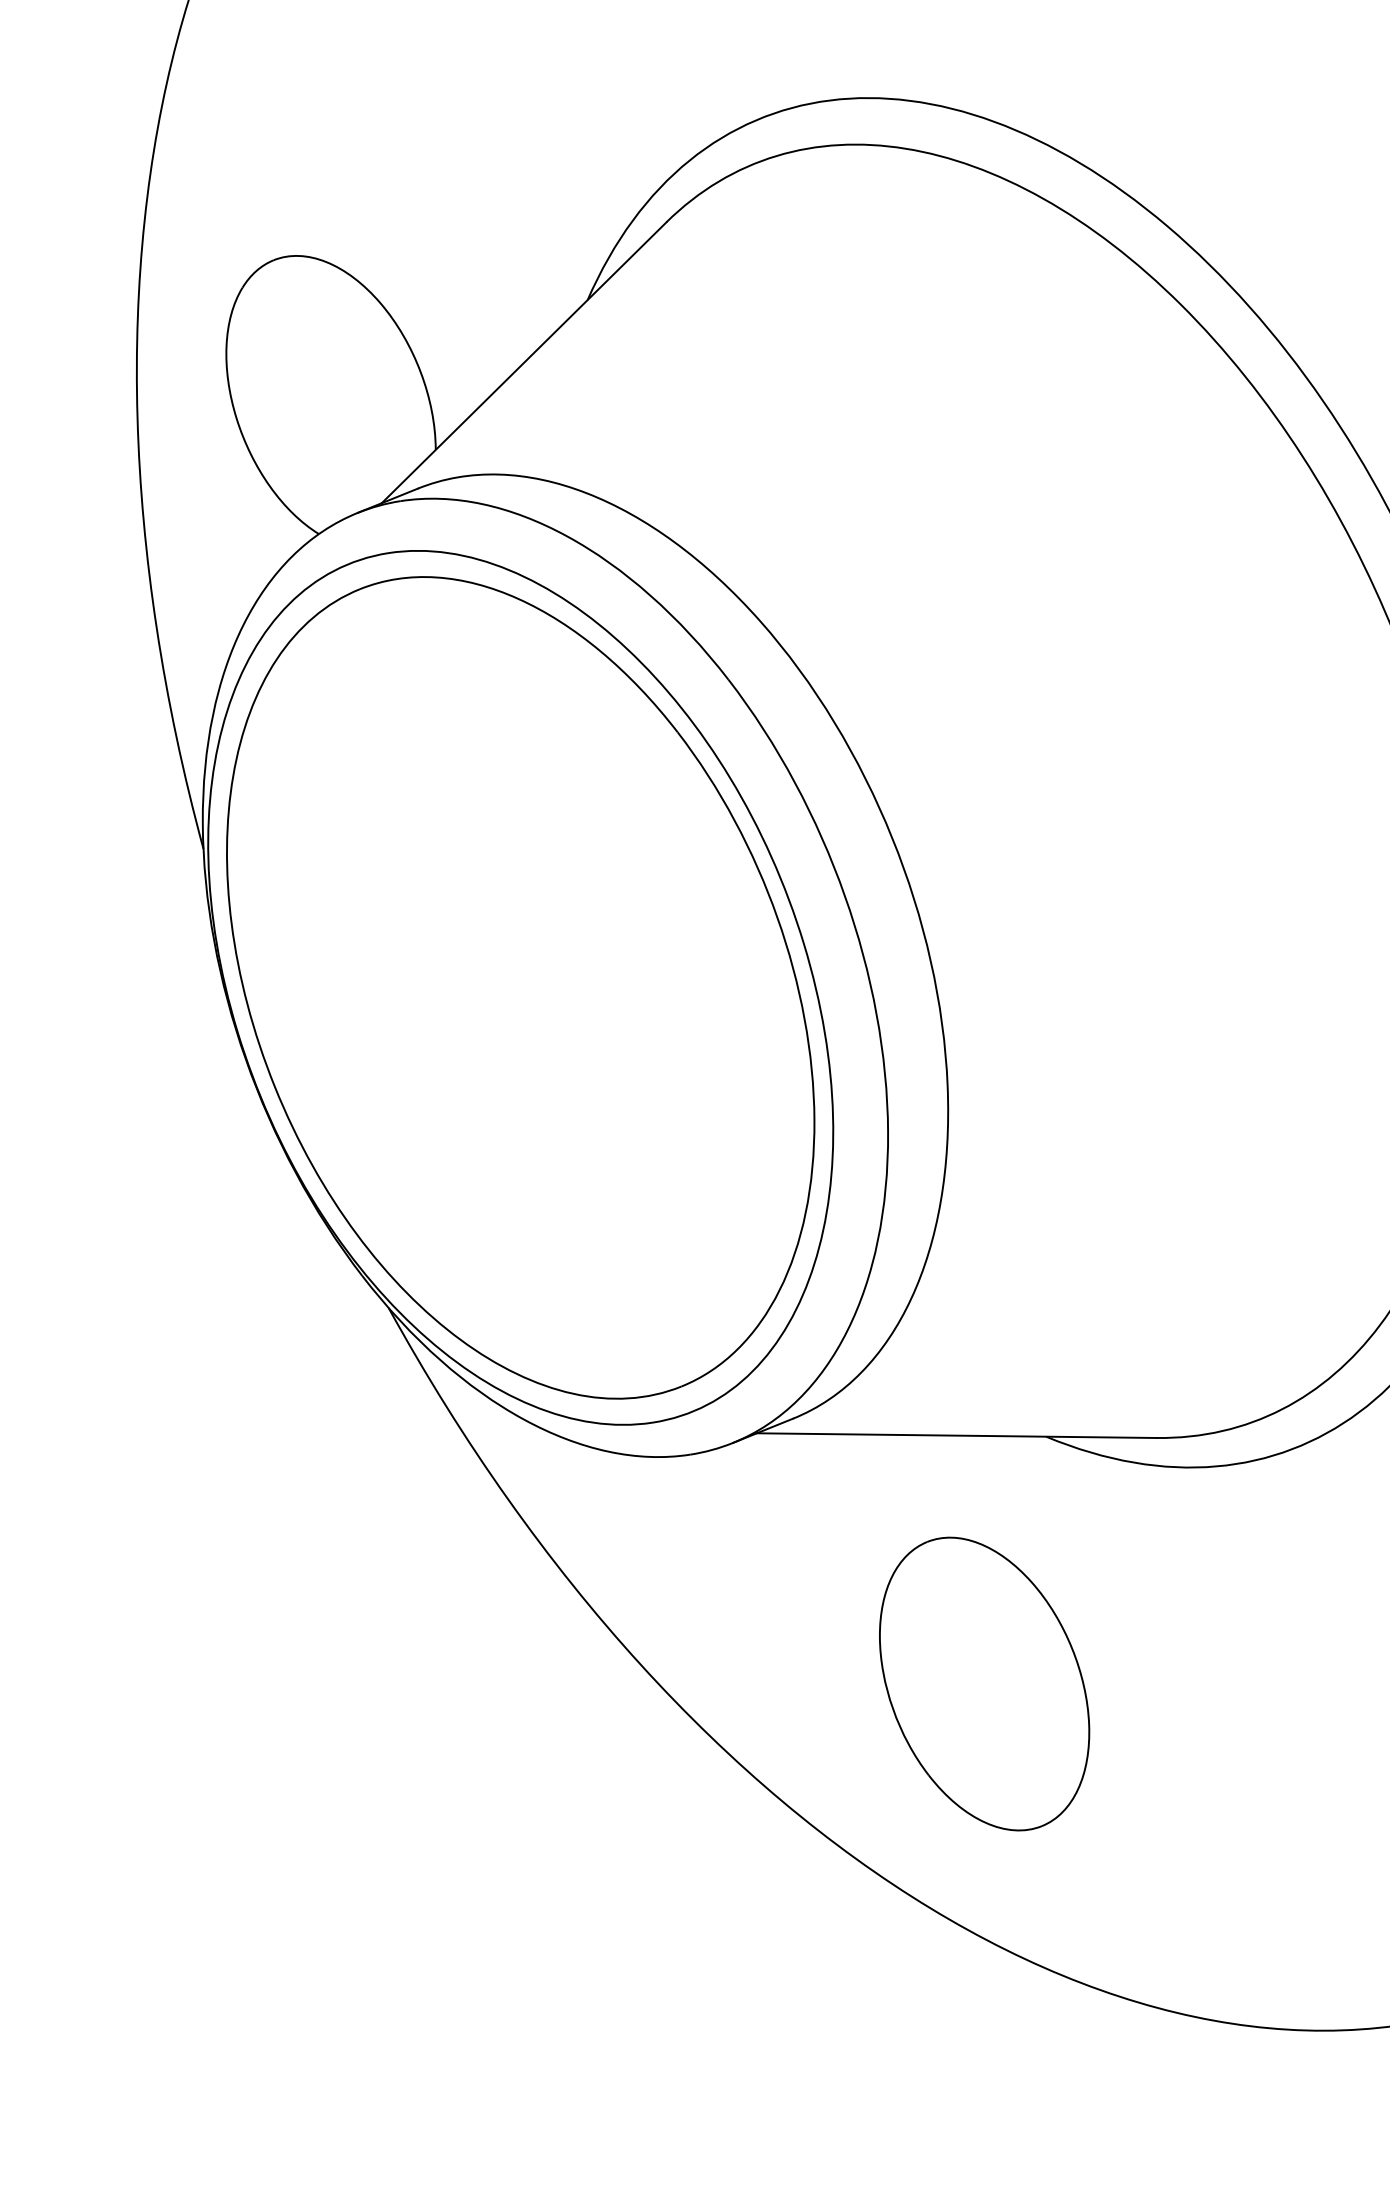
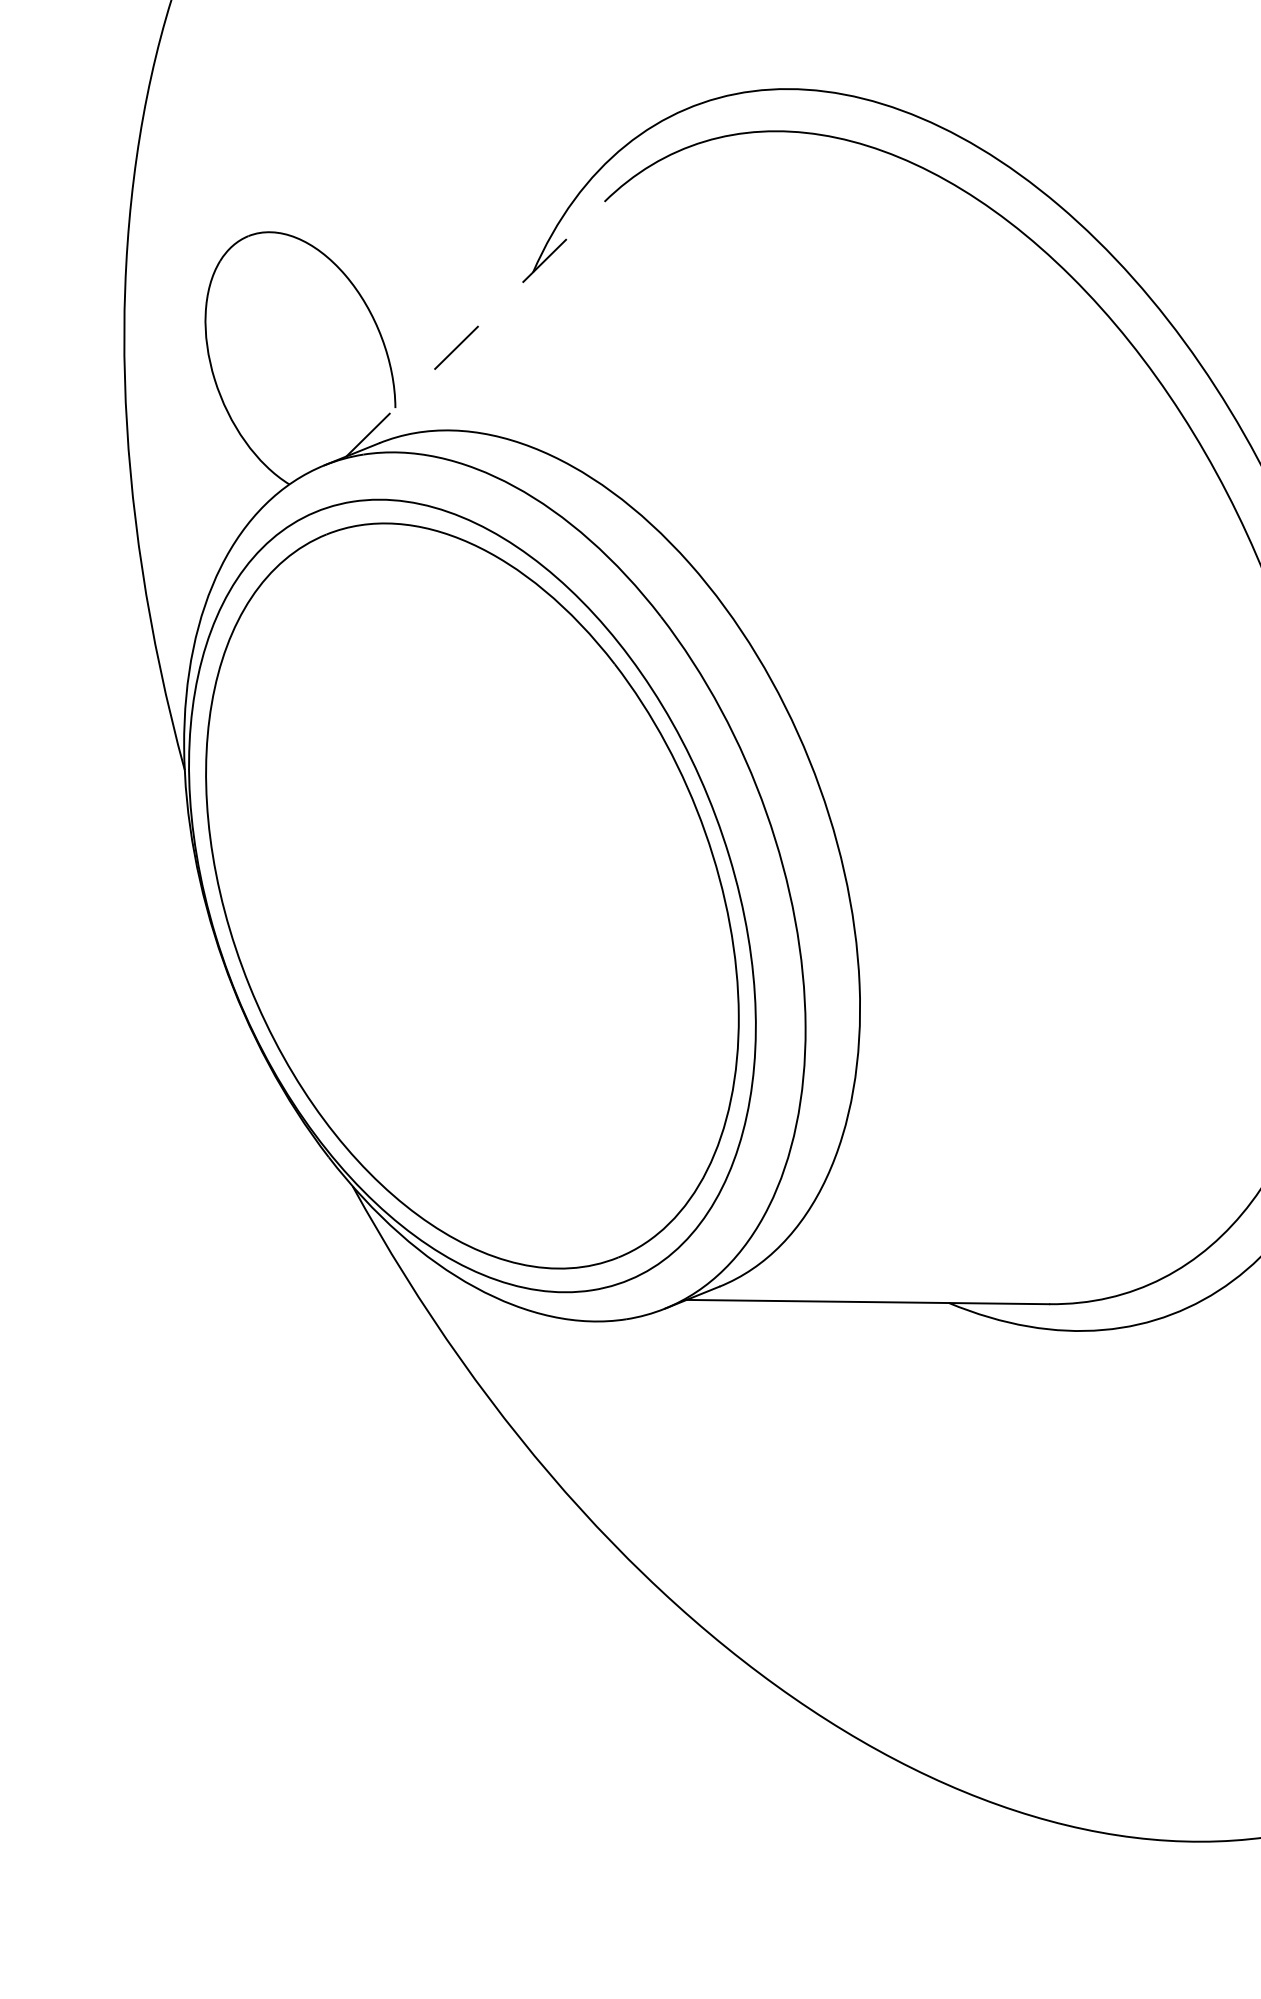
line: (524, 362) -> (475, 328), solid -> dashed
part: (983, 1683) -> (892, 1526), removed

